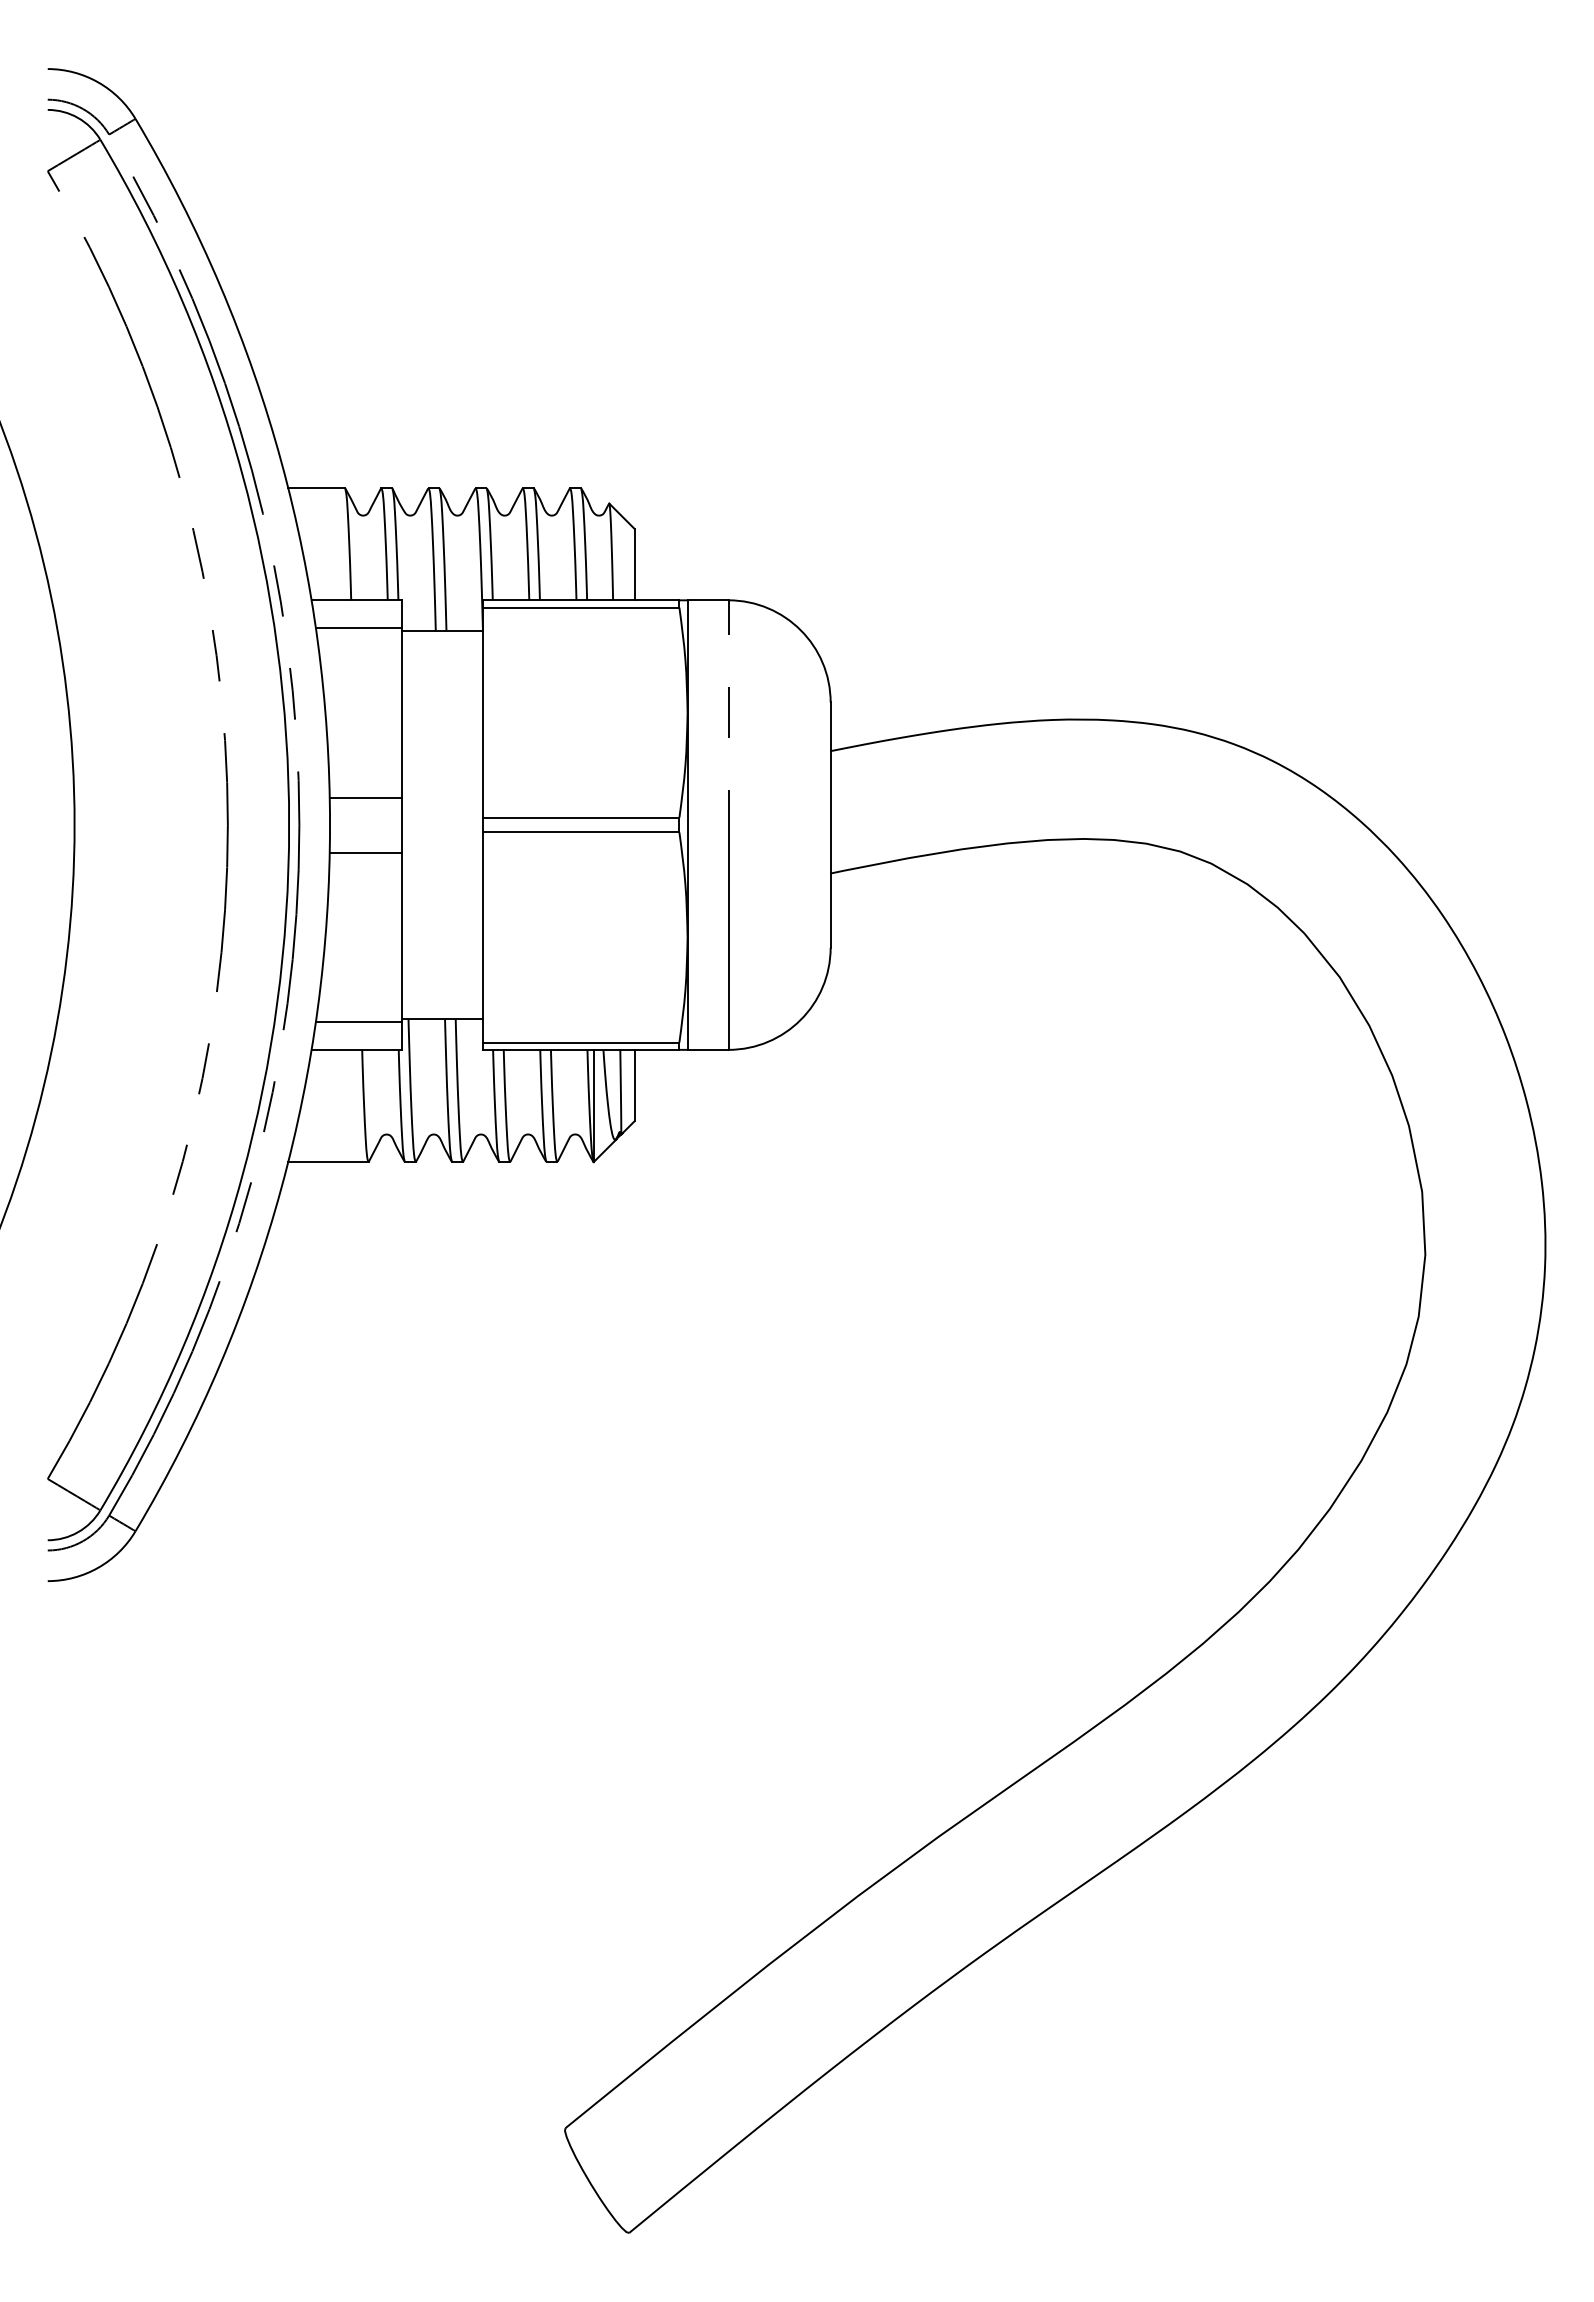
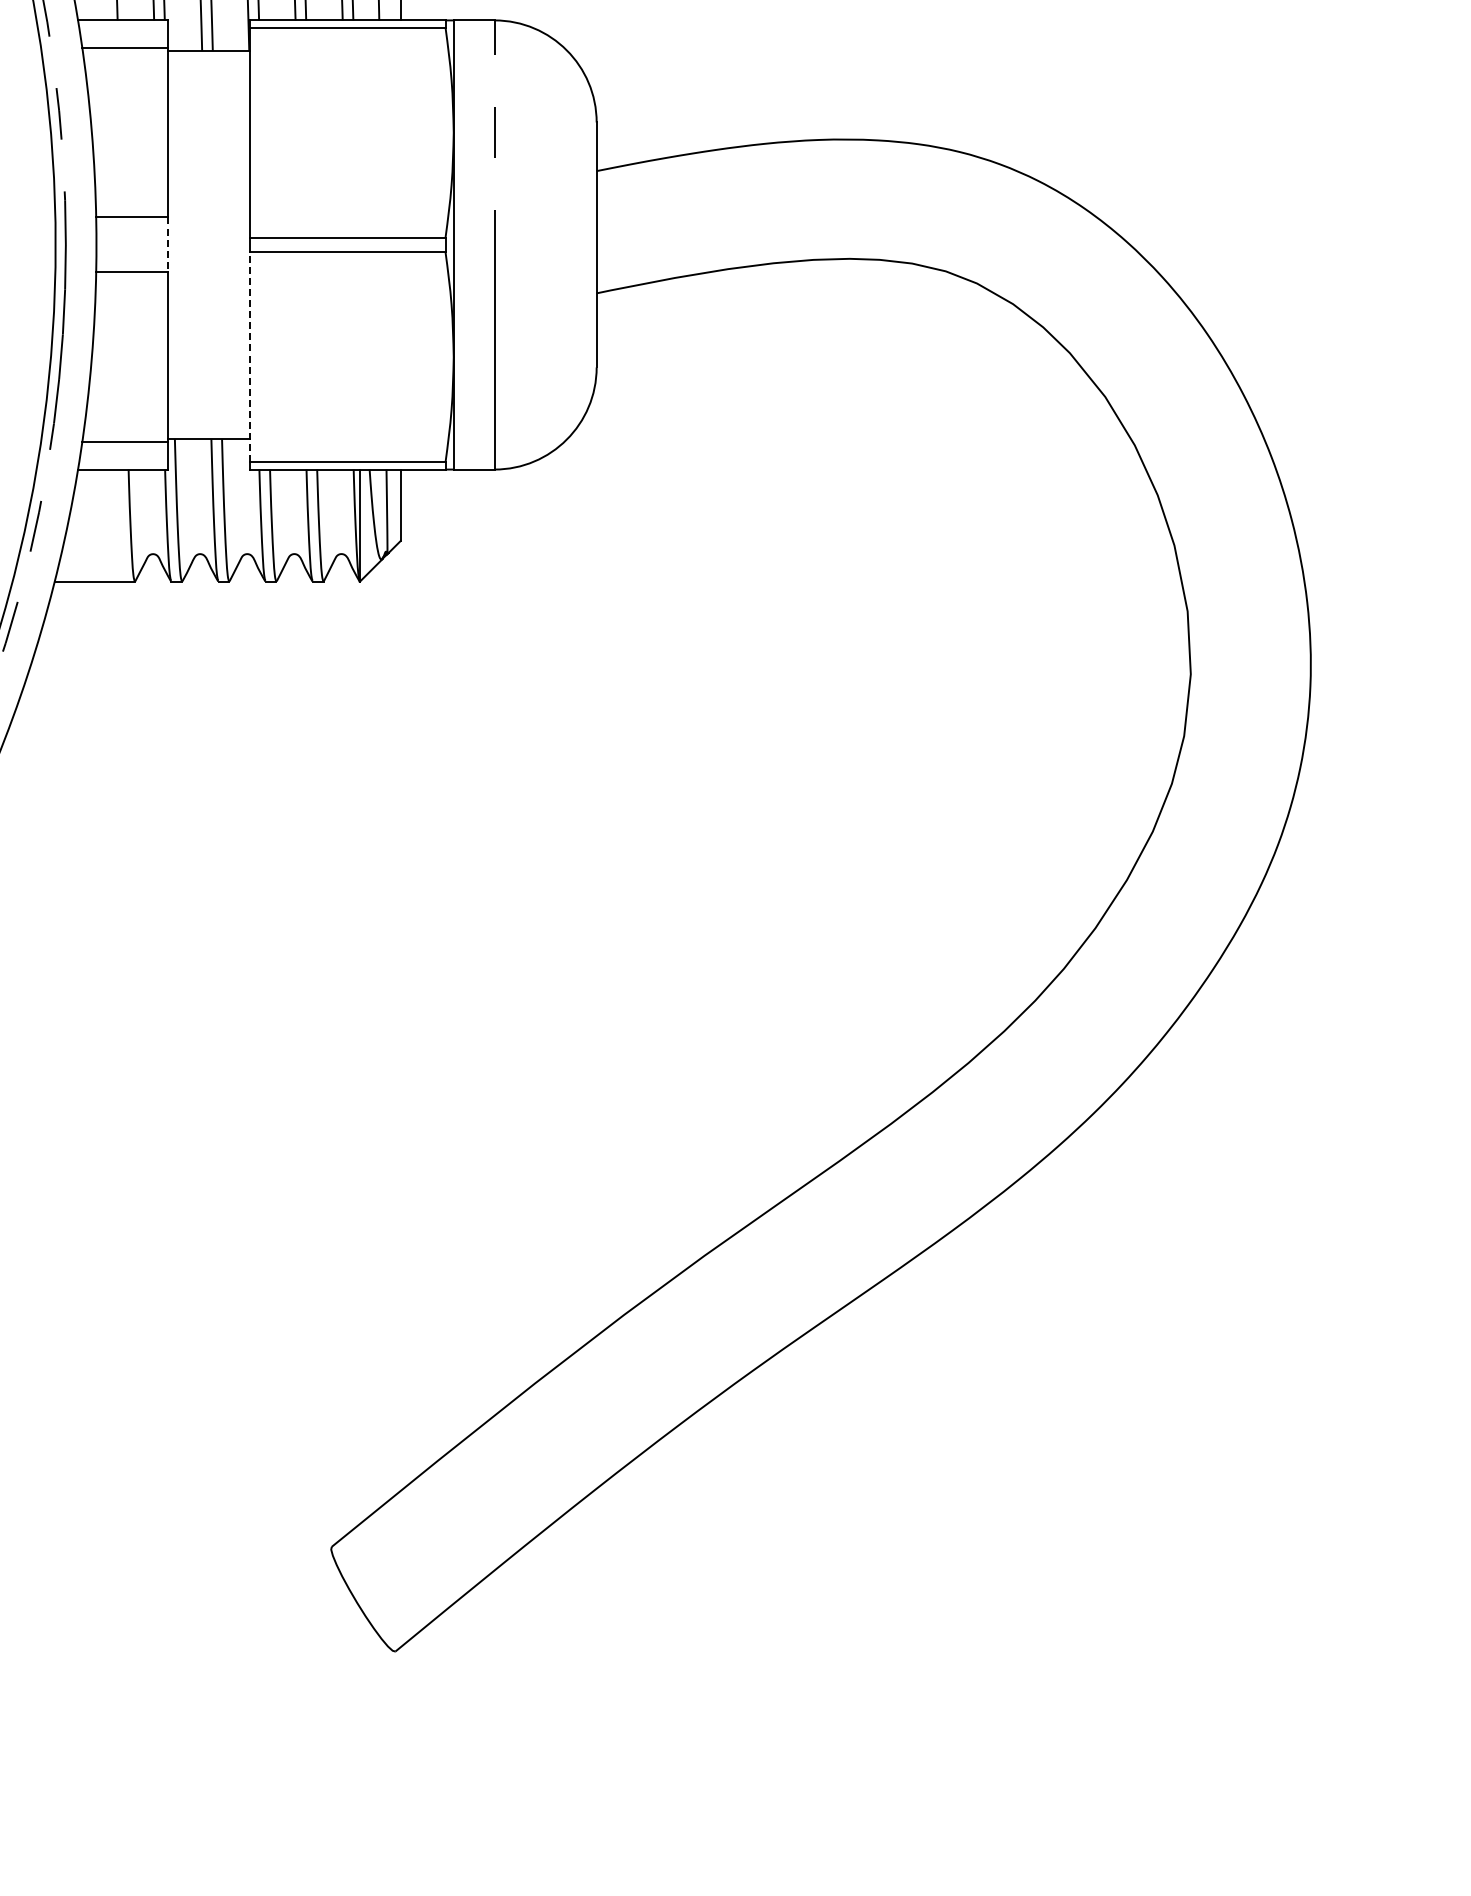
line: (401, 825) -> (167, 245), solid -> dashed
line: (483, 936) -> (249, 356), solid -> dashed

